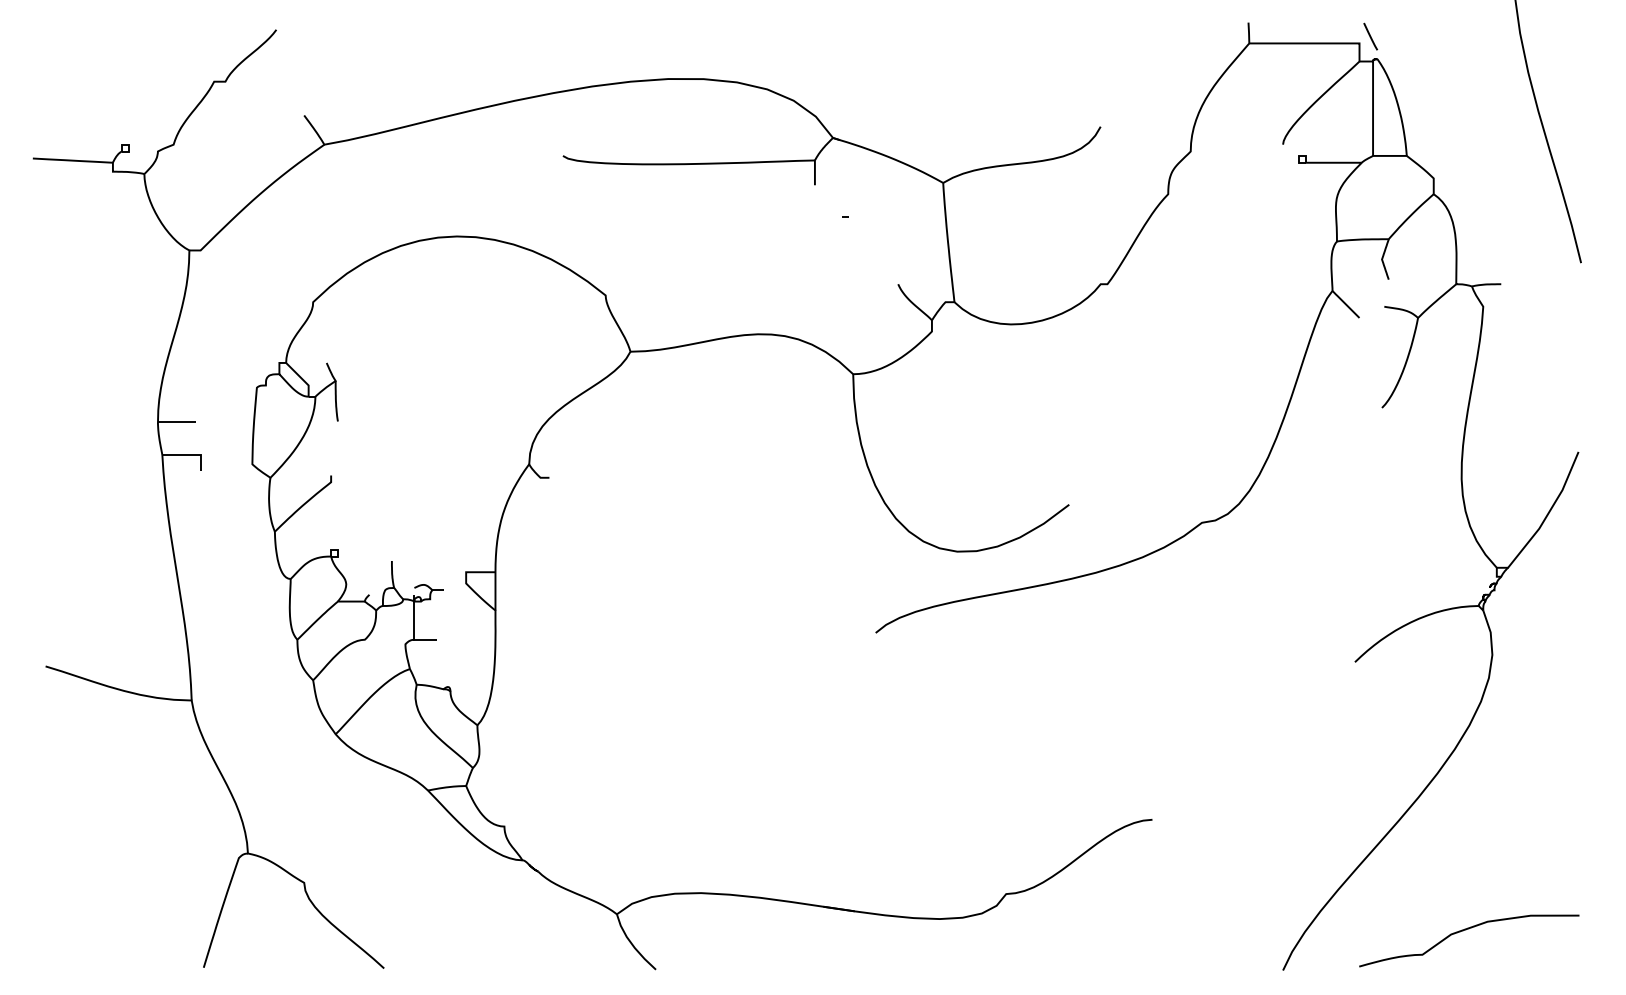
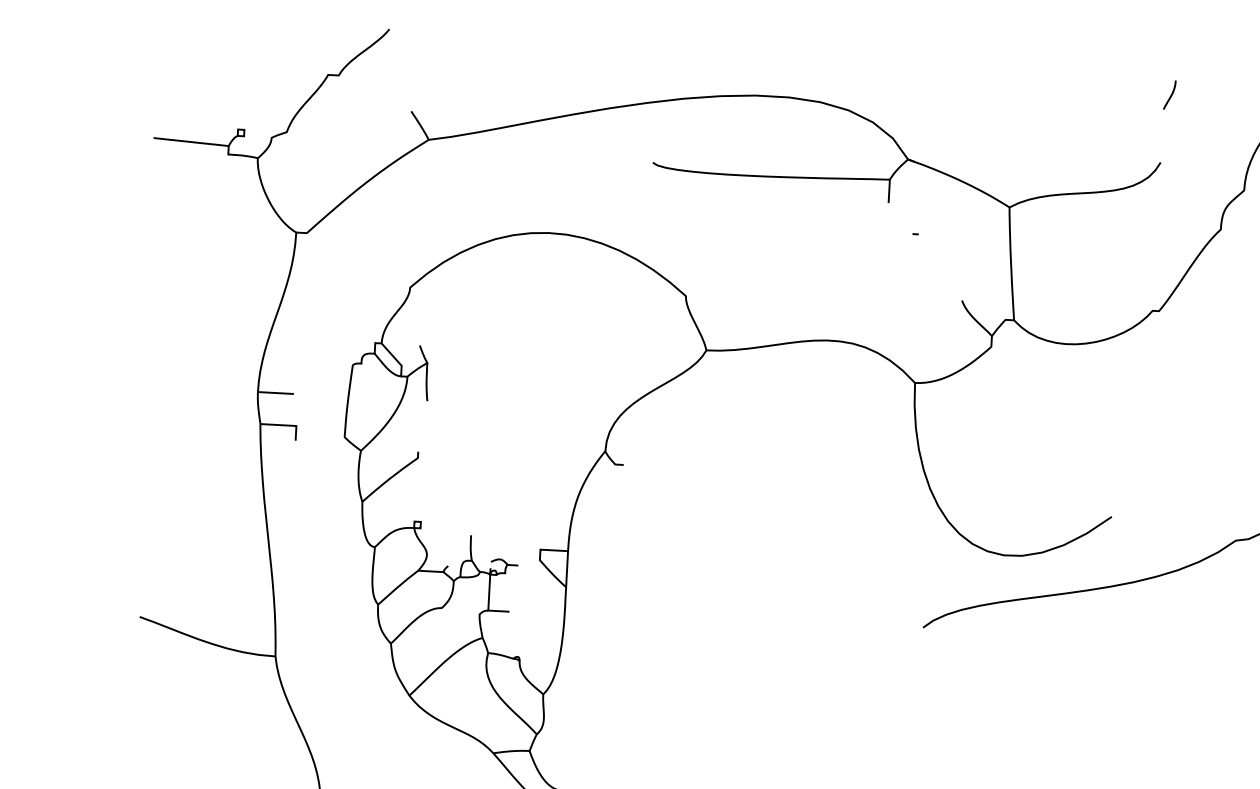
curve: (1107, 54) -> (1170, 94), added

